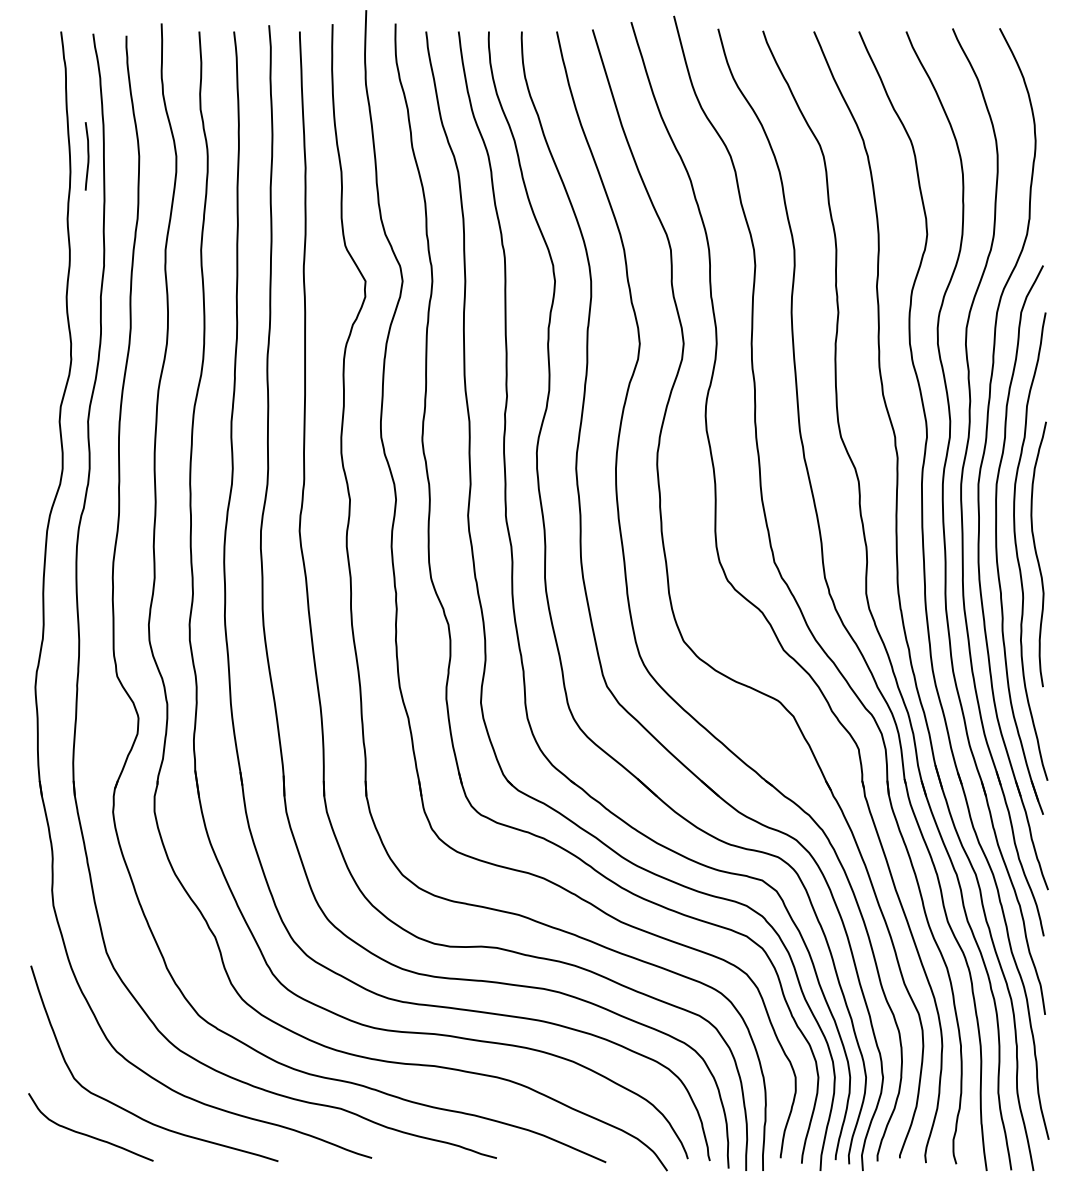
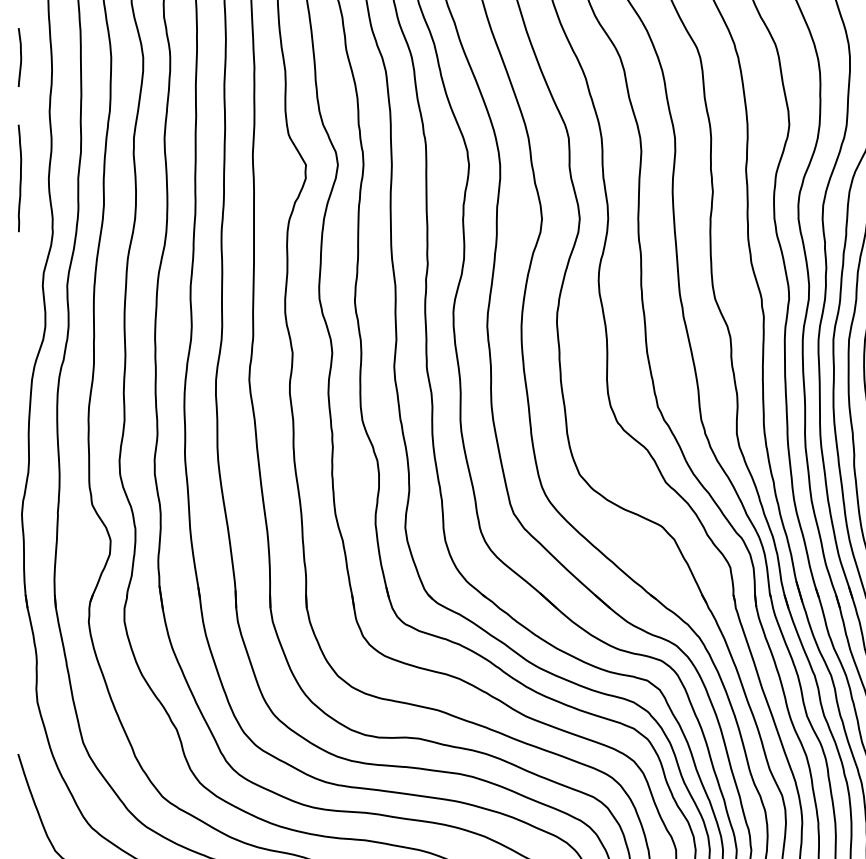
curve: (87, 156) -> (20, 57), moved
curve: (33, 296) -> (20, 178), added

